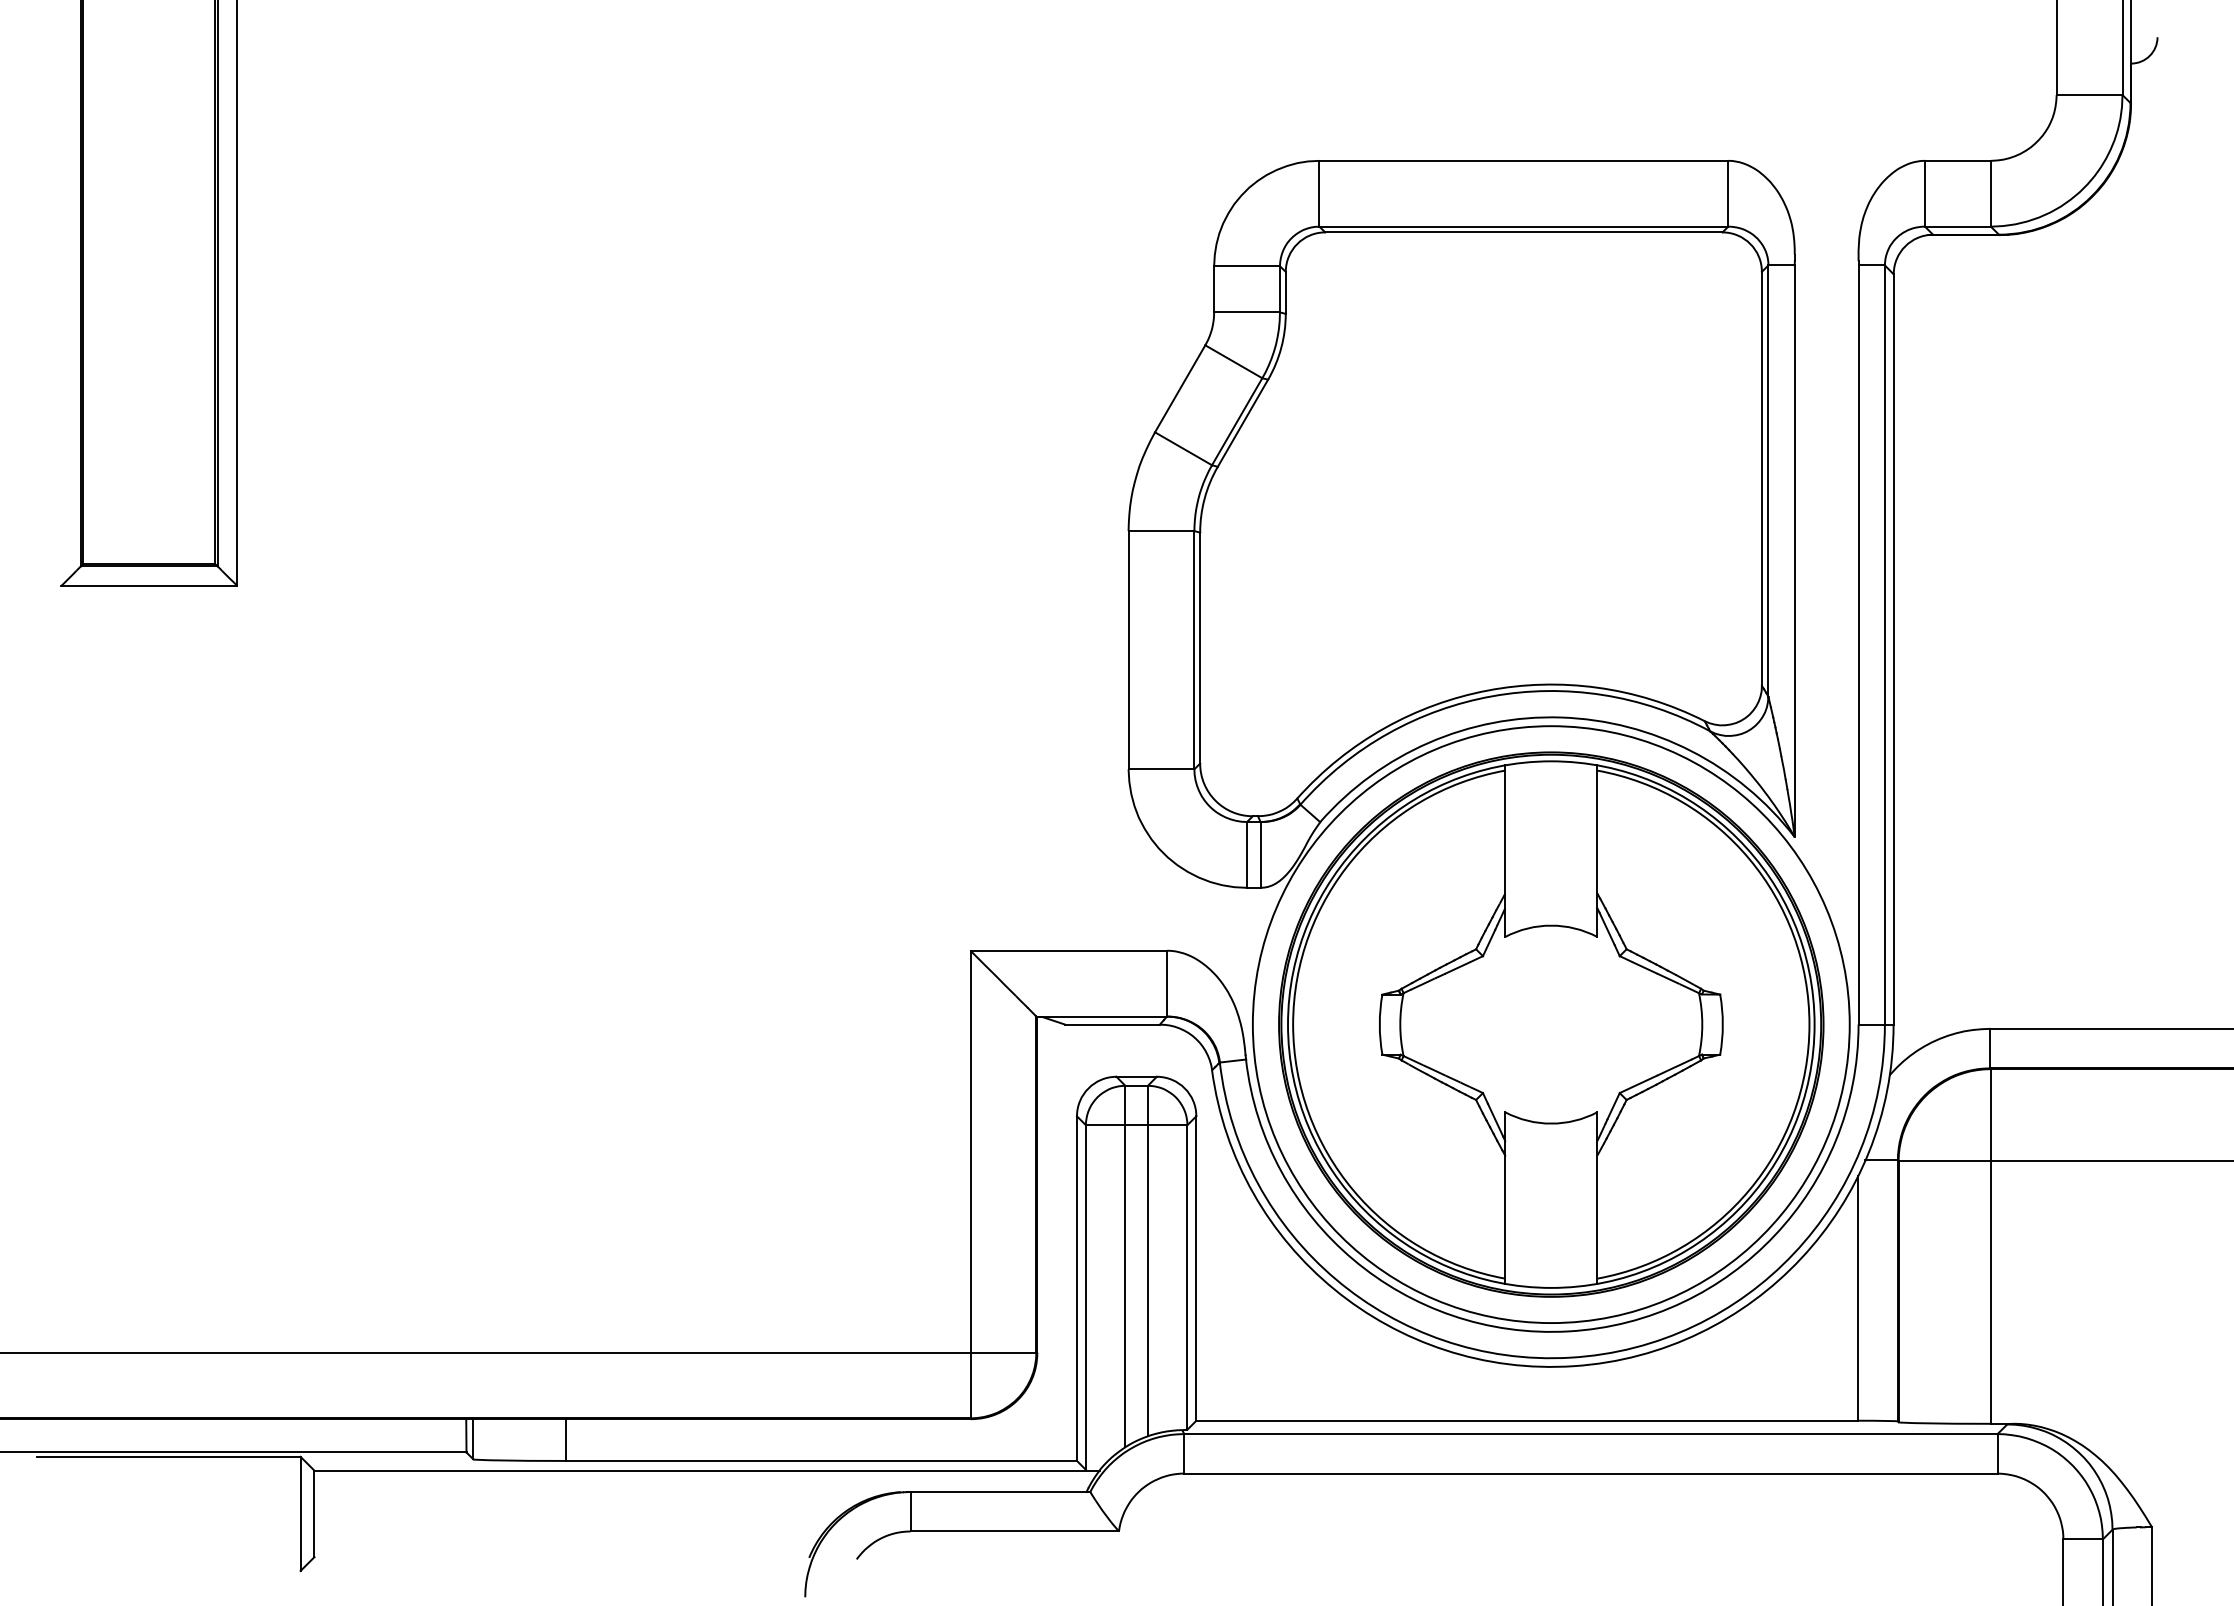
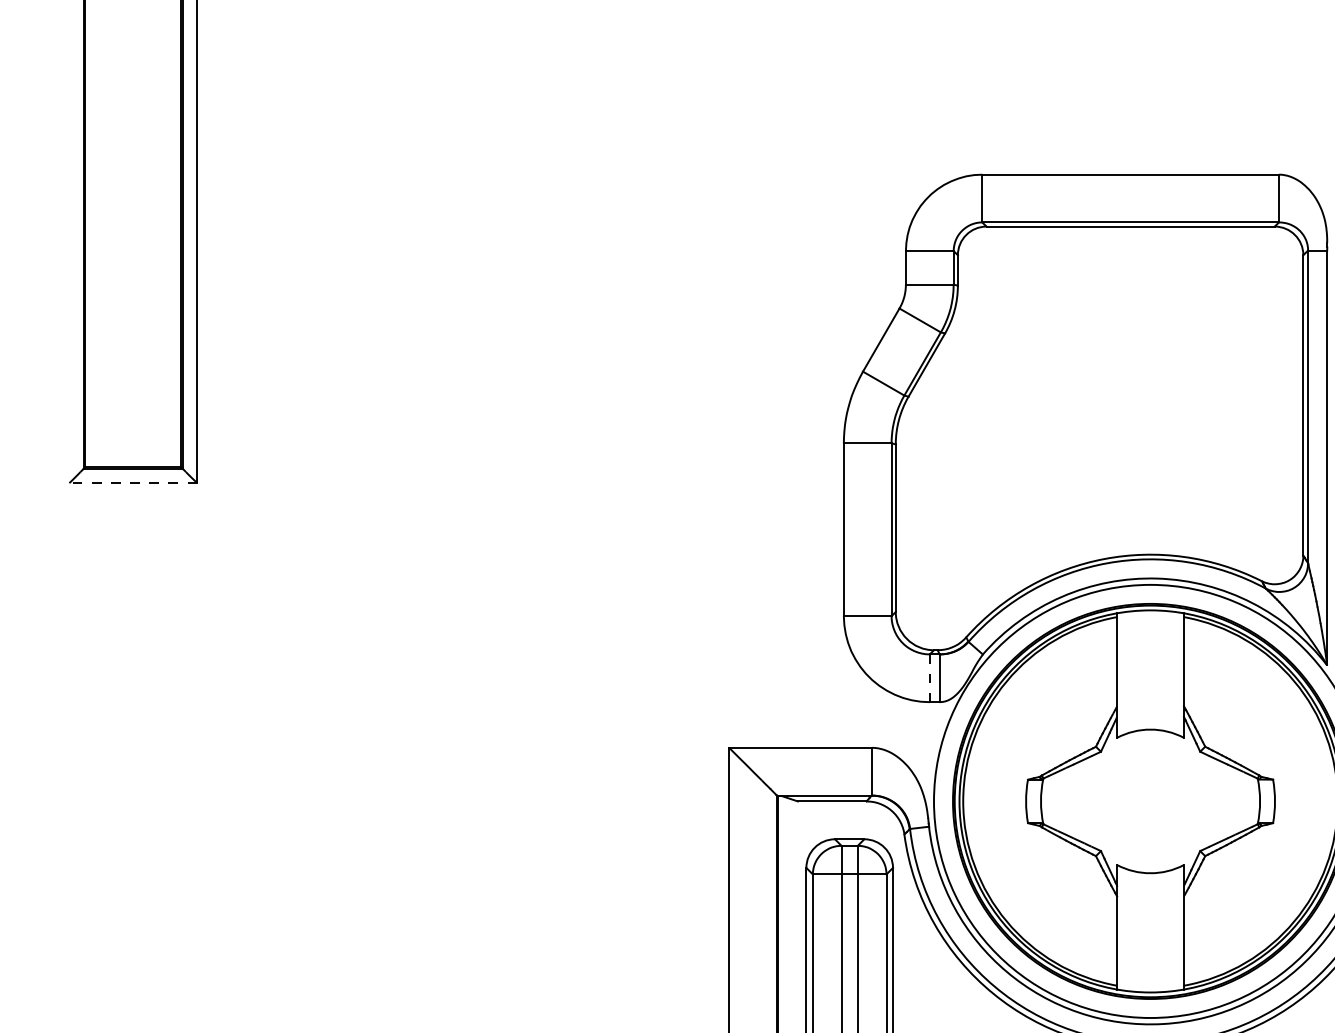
line: (148, 585) -> (132, 482), solid -> dashed
line: (1247, 854) -> (930, 677), solid -> dashed

